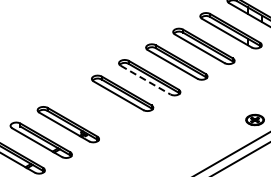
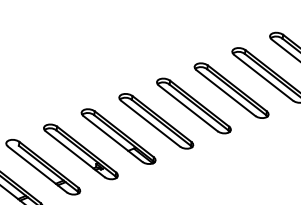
line: (145, 80) -> (188, 108), dashed -> solid
part: (95, 108) -> (118, 135), added

